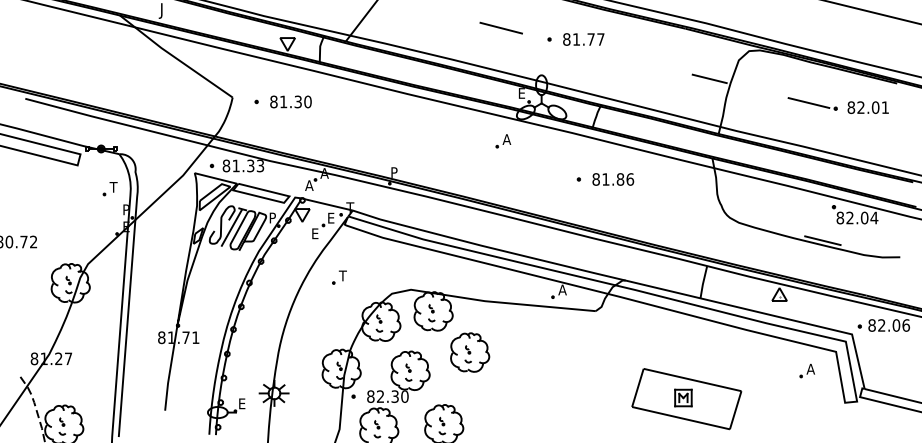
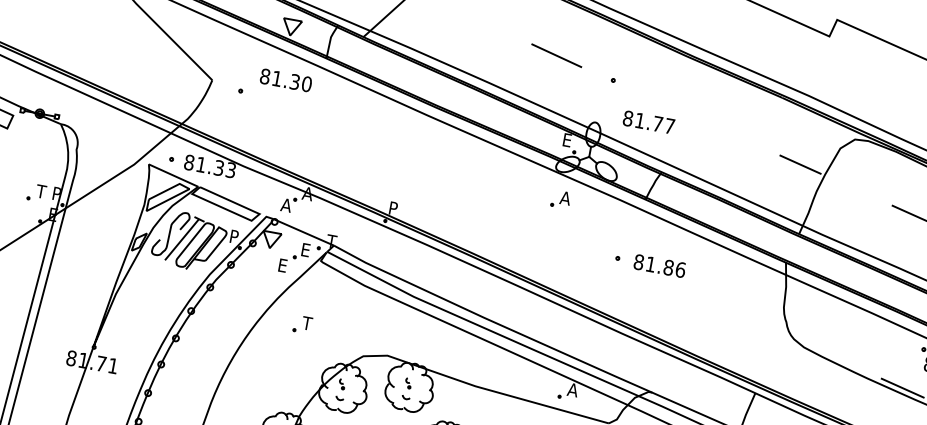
text: (583, 39) -> (648, 122), moved
text: (290, 101) -> (285, 79), moved
part: (503, 141) -> (560, 199), moved
part: (109, 189) -> (35, 193), moved

